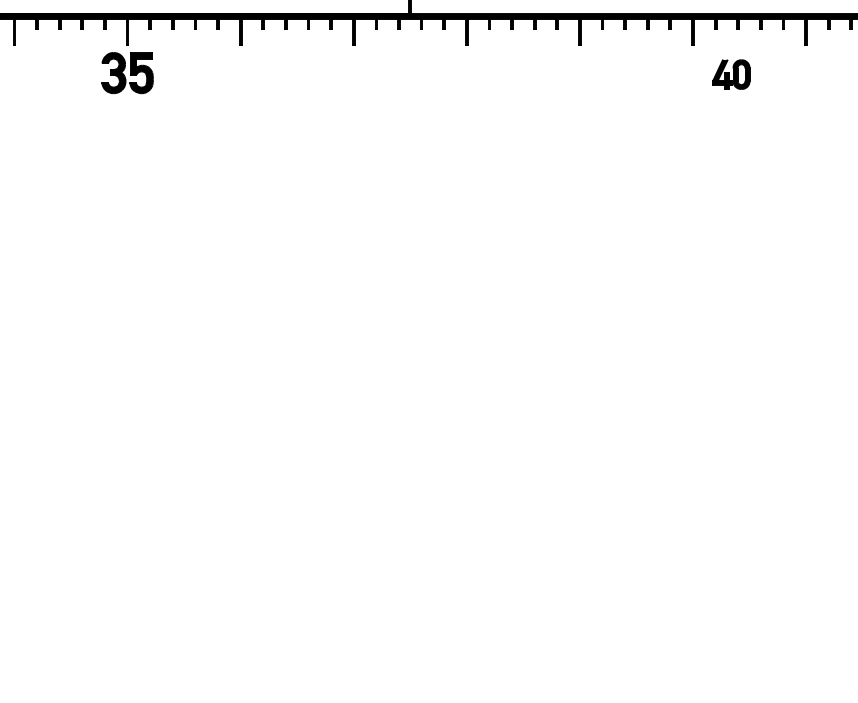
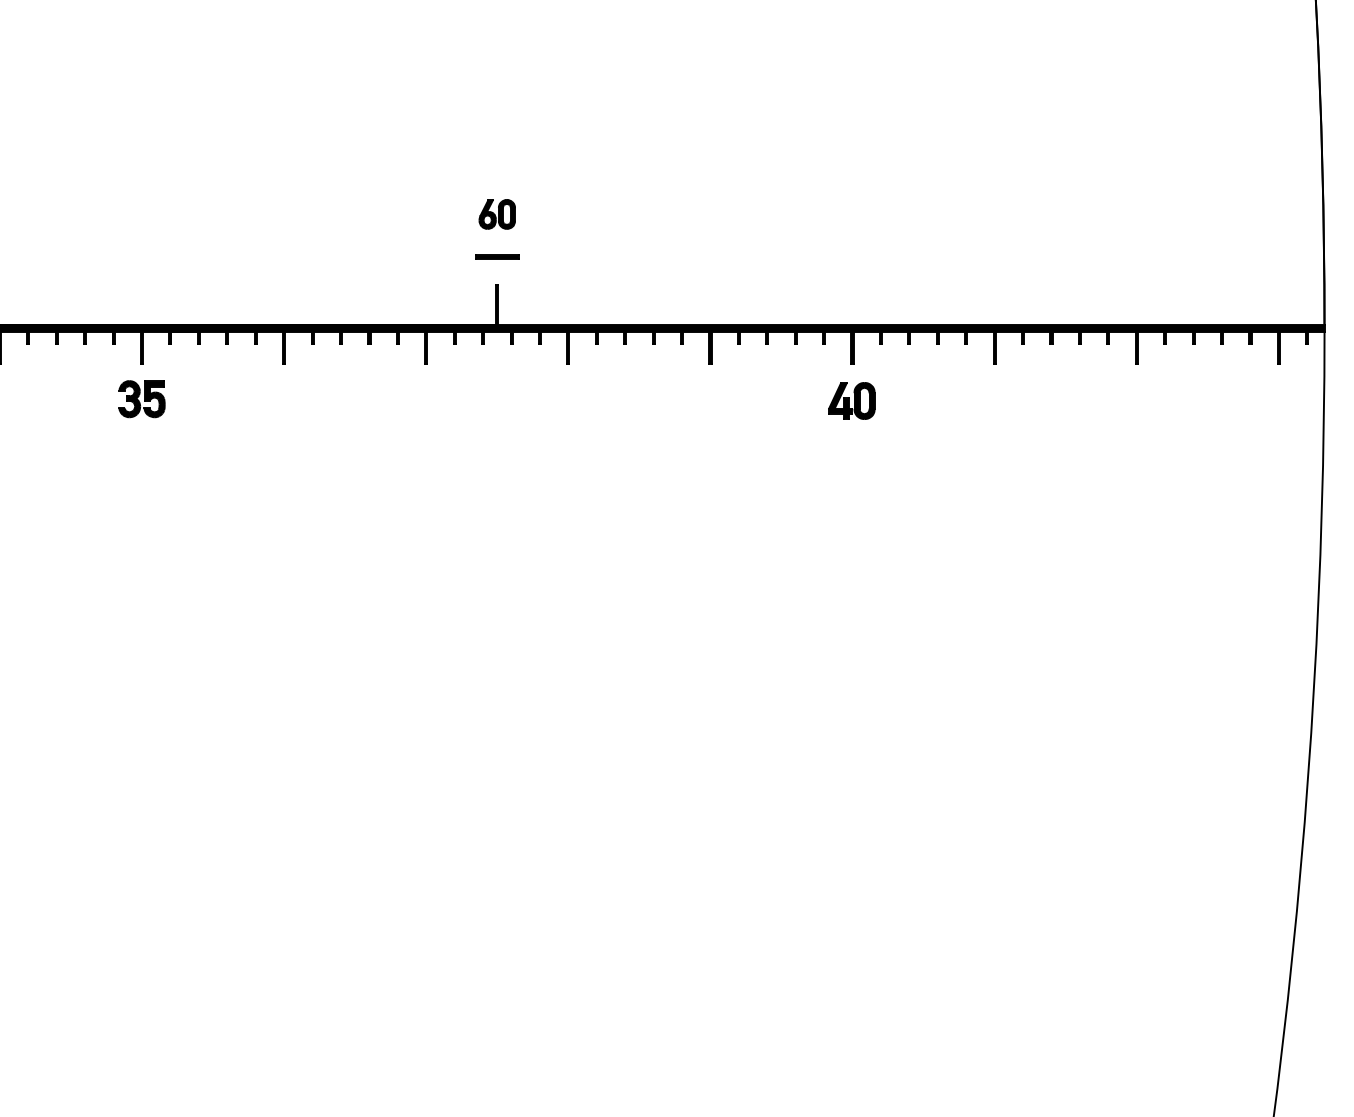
part: (127, 73) -> (141, 399), size x0.71
part: (731, 74) -> (851, 400), moved

